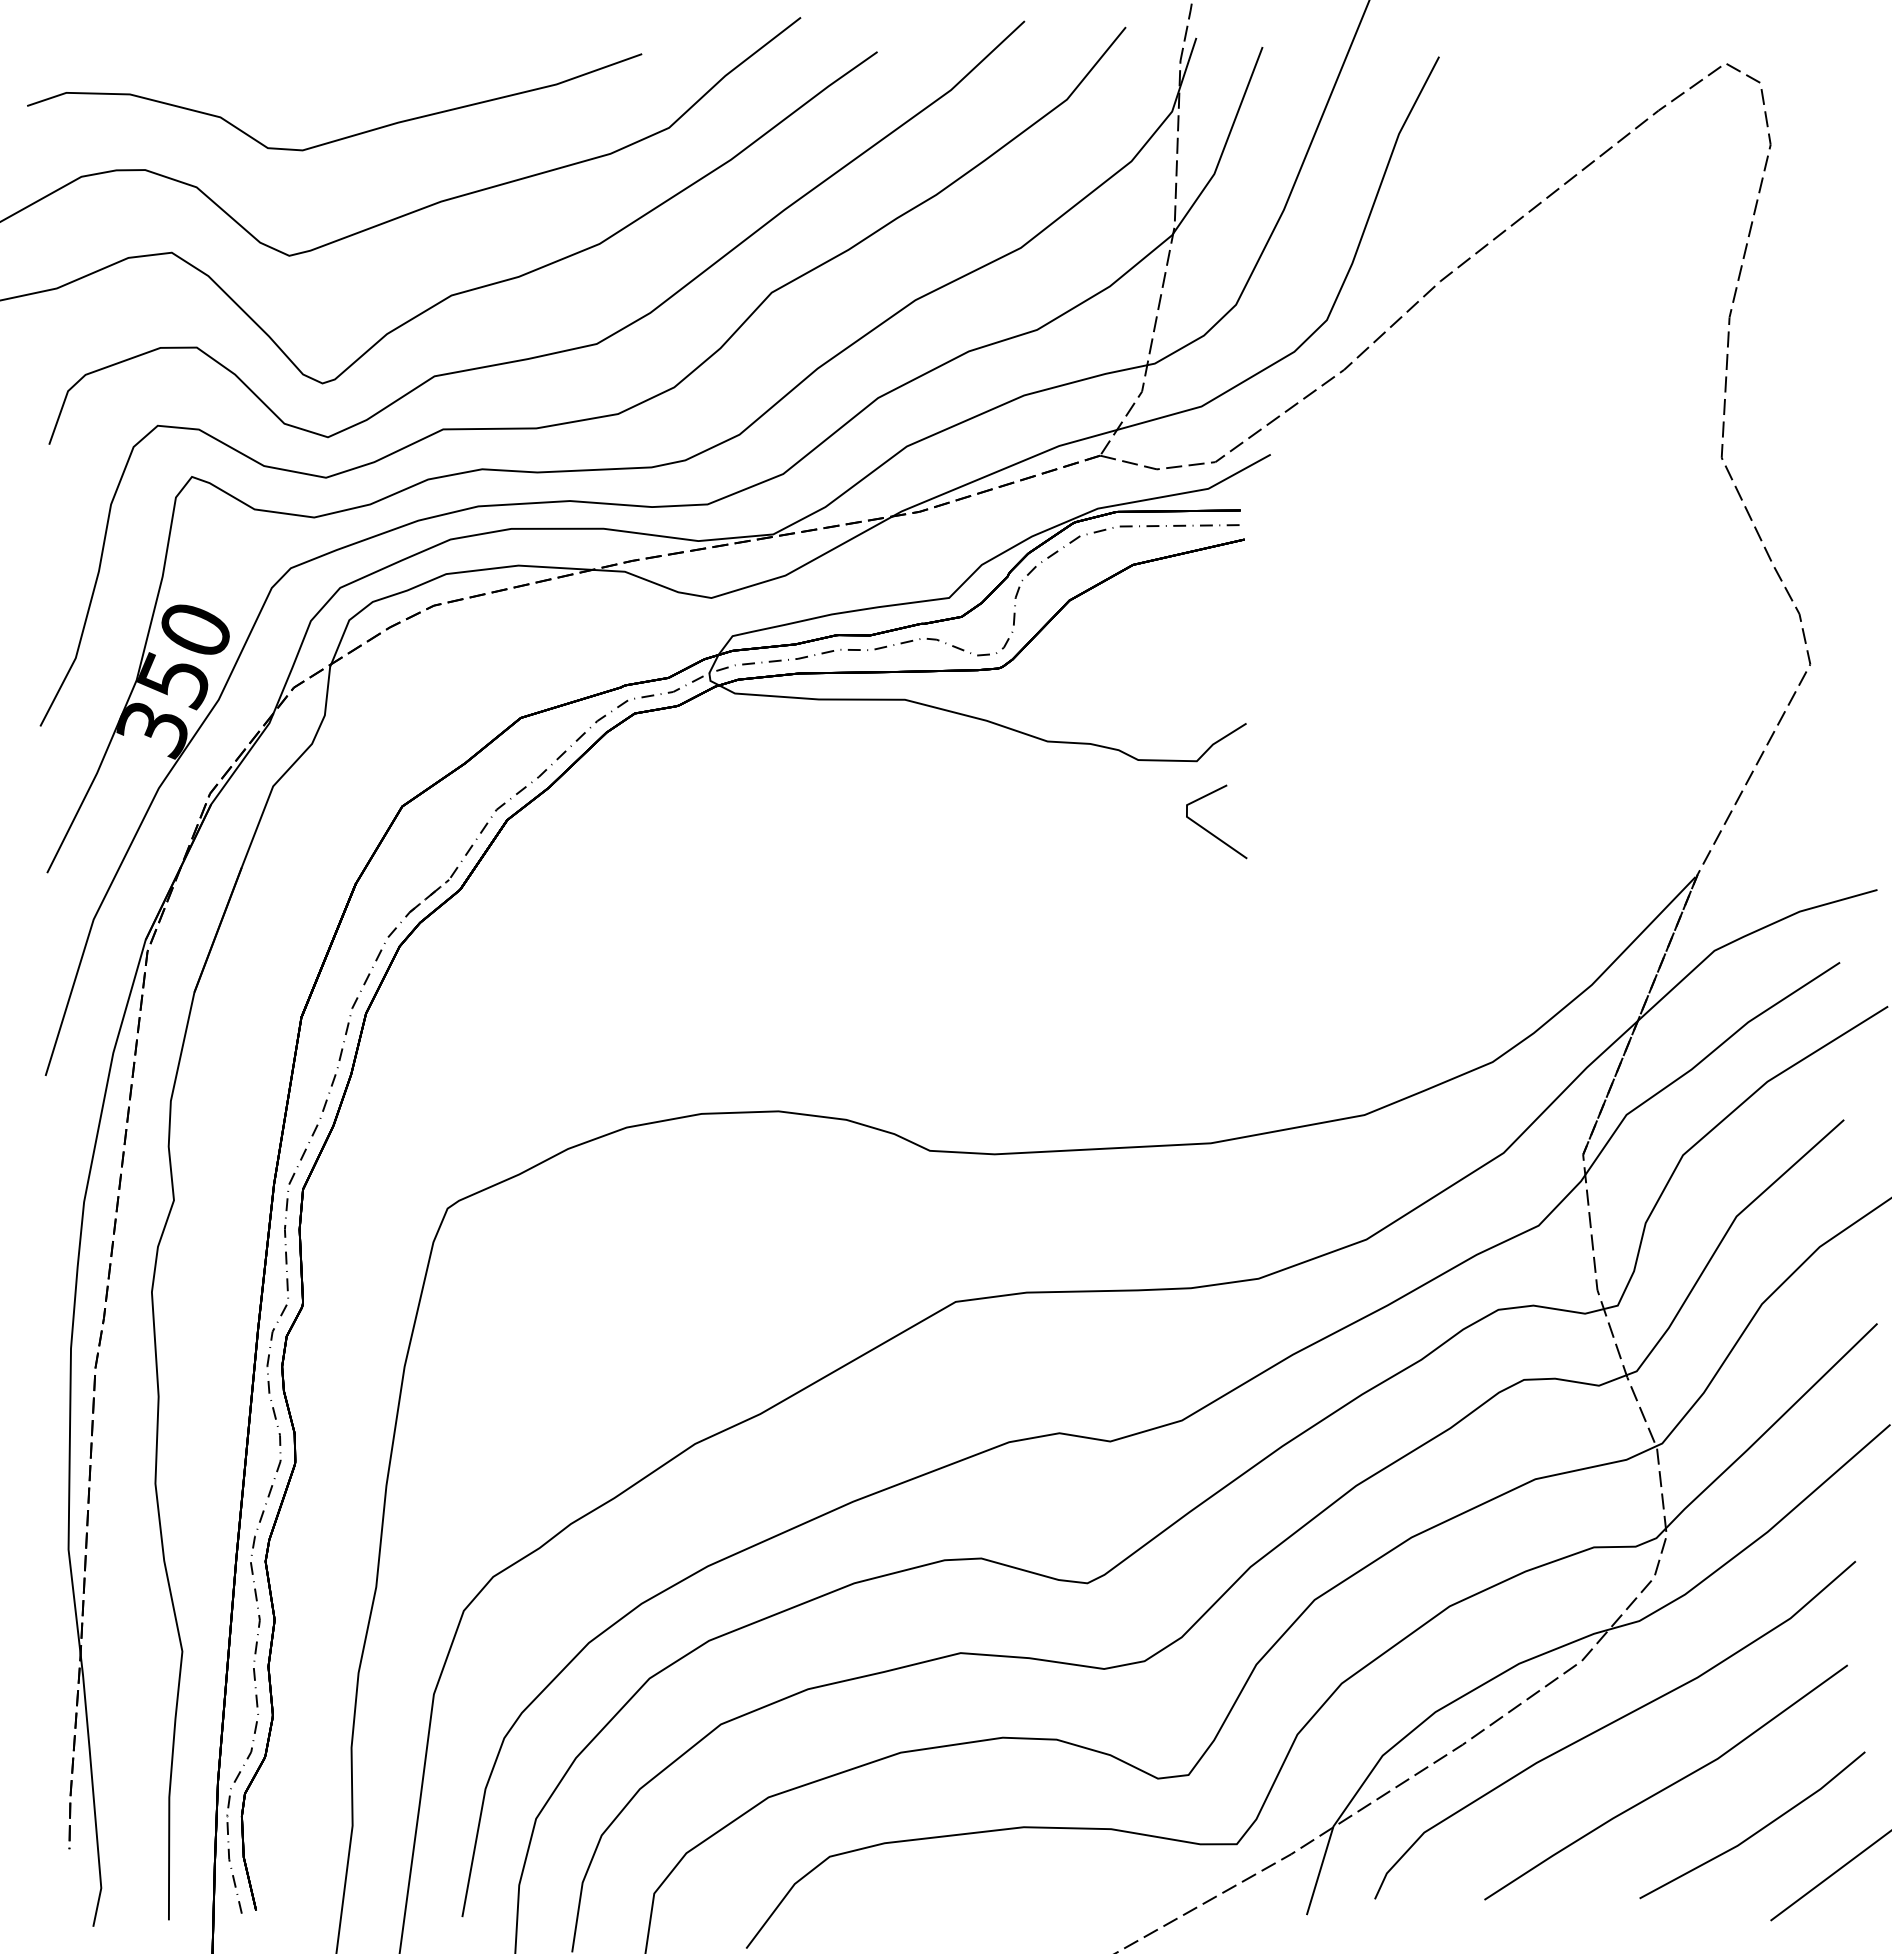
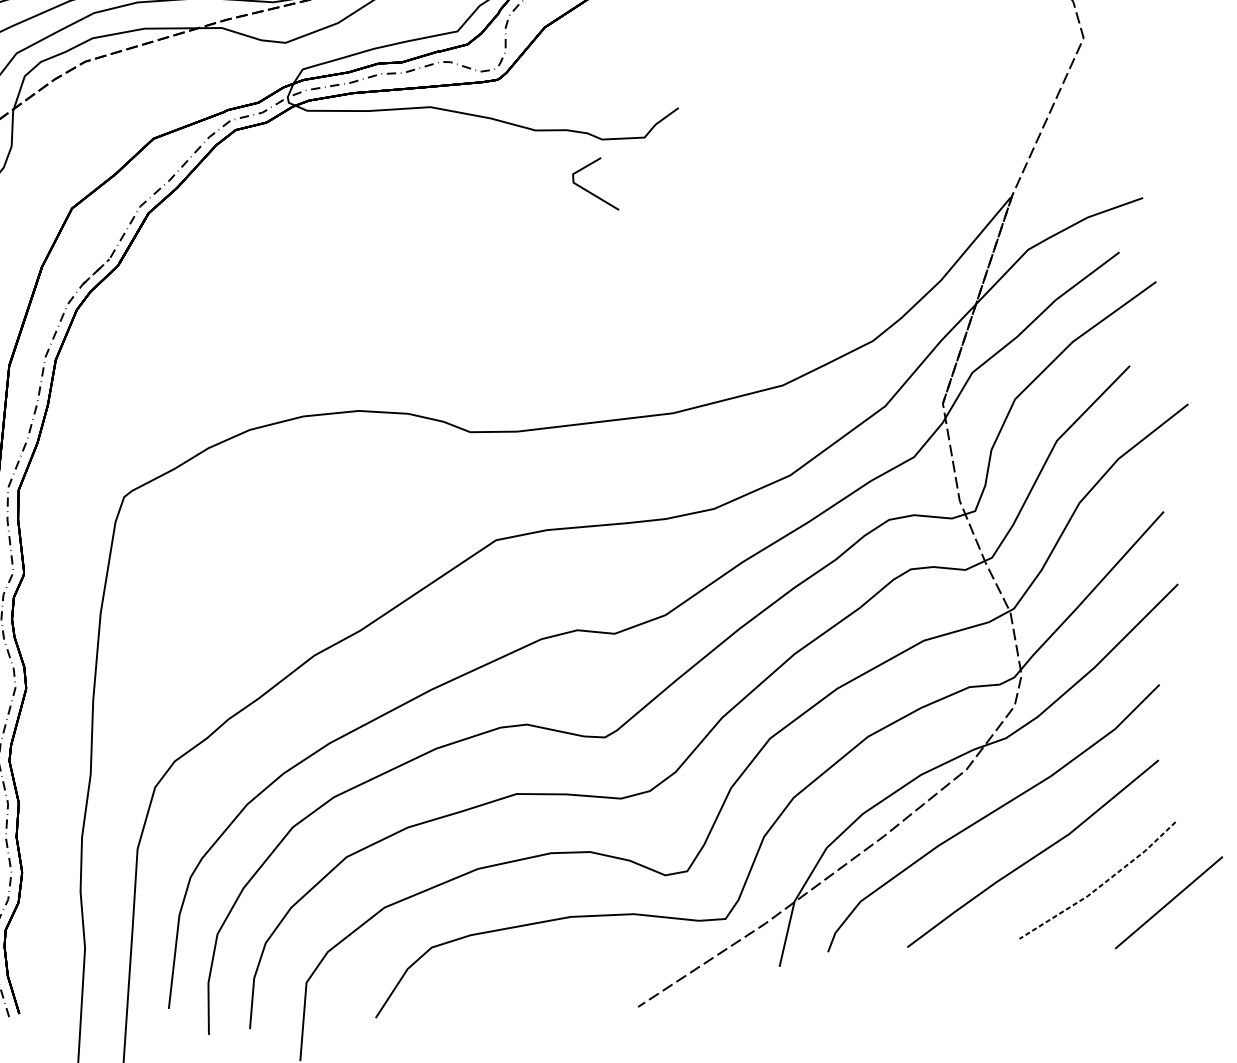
line: (1207, 829) -> (589, 190), moved
line: (1757, 1832) -> (1101, 885), solid -> dashed

